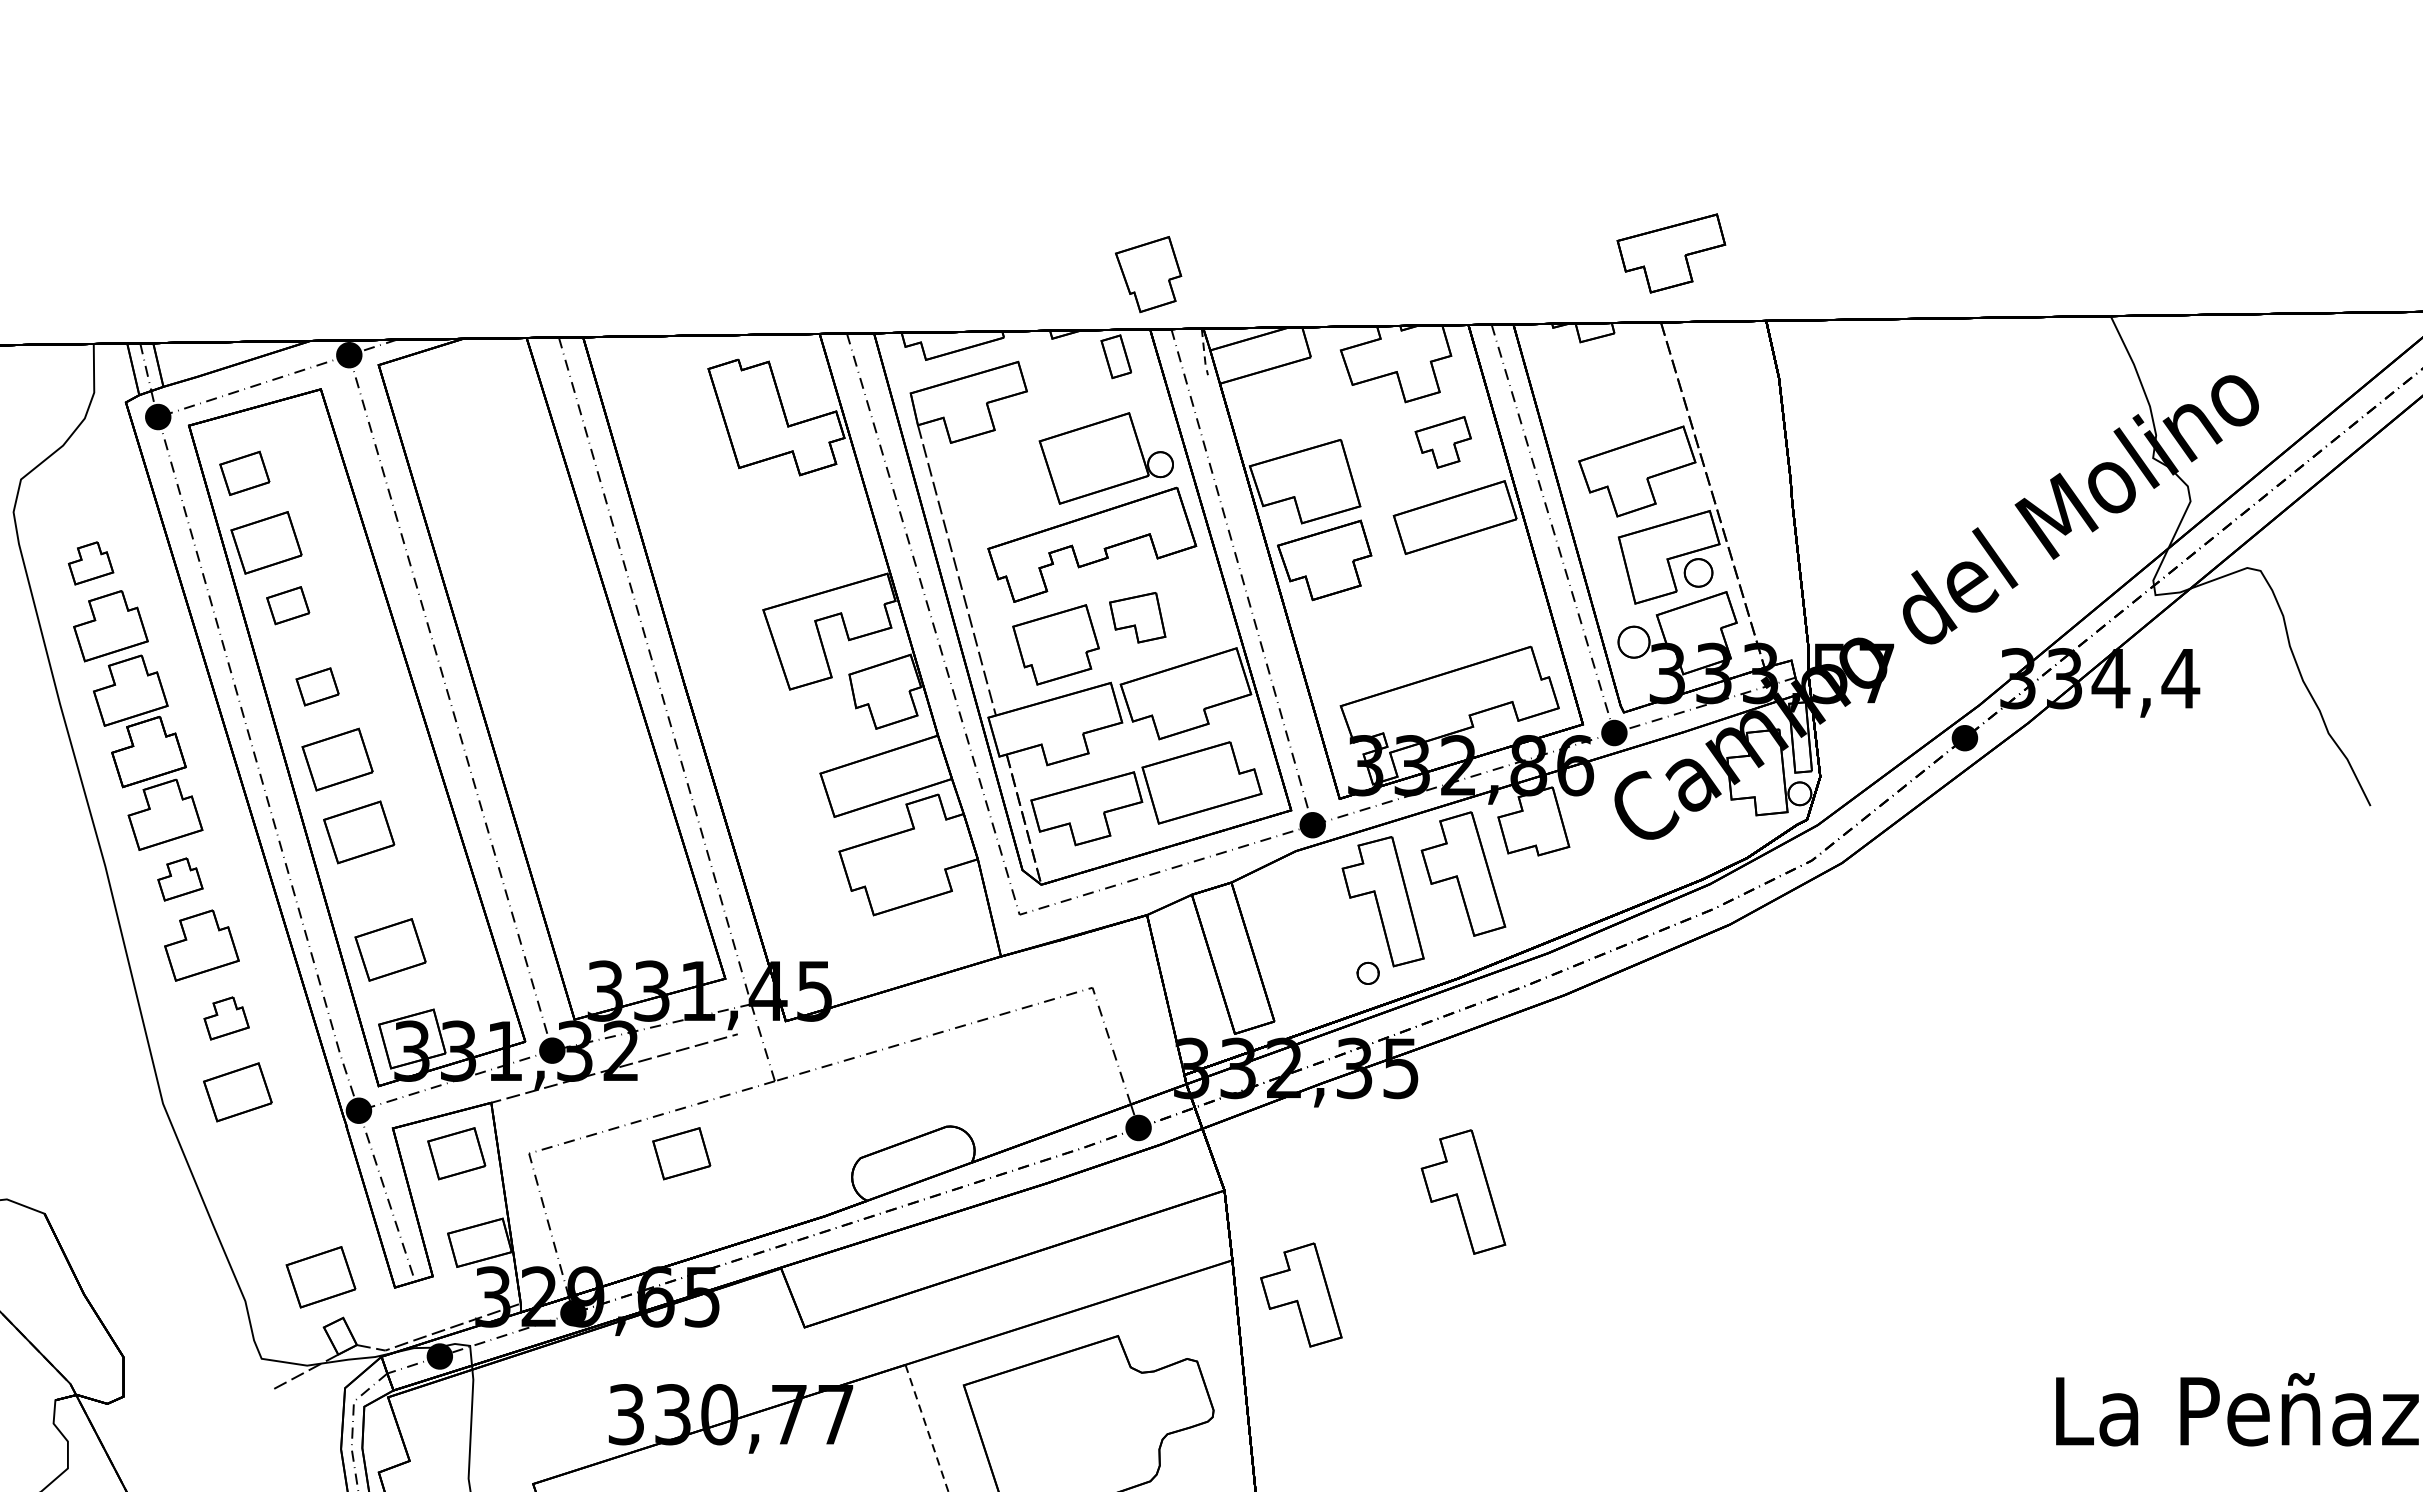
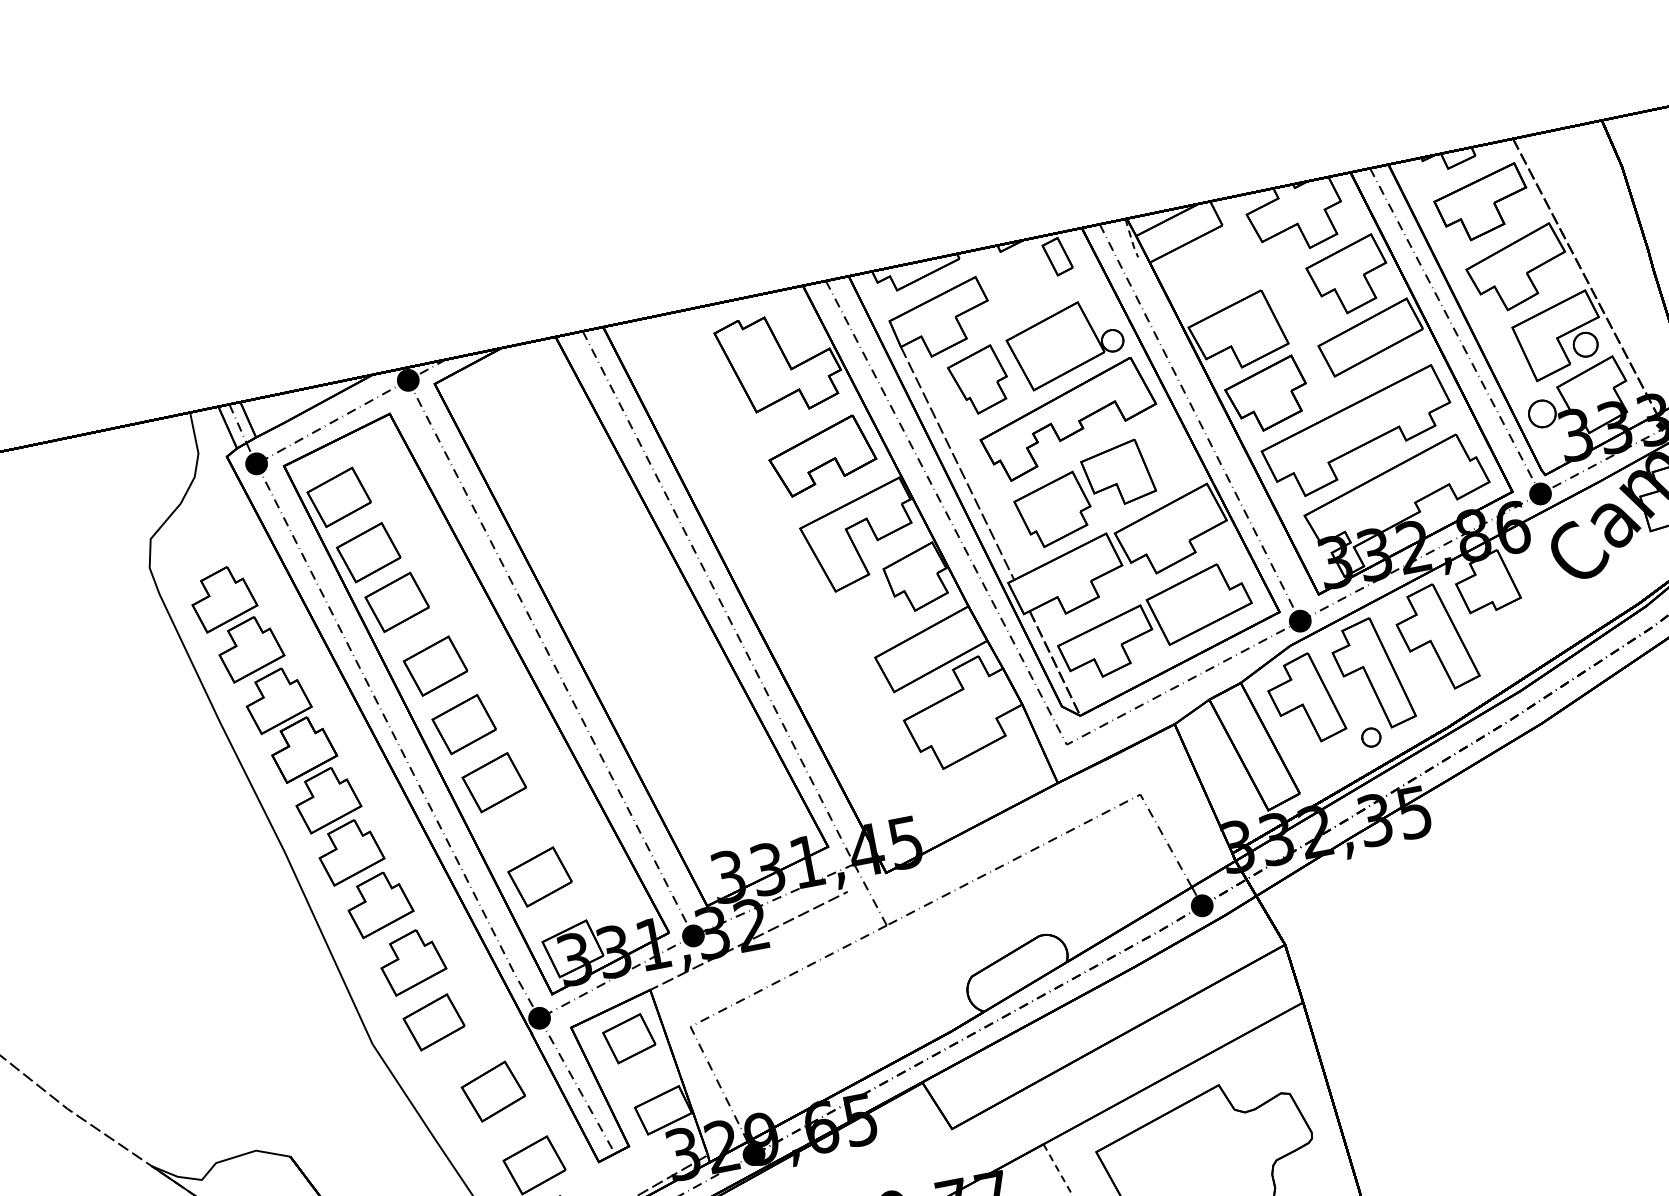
part: (1671, 253) -> (1482, 203), moved
part: (1148, 274) -> (978, 380), moved
part: (1443, 442) -> (1348, 275), size x1.67
part: (244, 473) -> (338, 497), size x1.43
part: (804, 531) -> (822, 455), added
part: (90, 563) -> (223, 598), size x1.67
part: (288, 605) -> (397, 602), size x1.67
part: (1137, 617) -> (1118, 473), size x1.43
part: (1418, 622) -> (1356, 432), added
part: (317, 686) -> (435, 665), size x1.67
part: (180, 879) -> (350, 851), size x1.67
part: (226, 1018) -> (412, 961), size x1.67
part: (681, 1153) -> (819, 1001), removed
part: (290, 1183) -> (493, 1091), added
part: (1463, 1191) -> (1487, 906), removed
part: (1301, 1294) -> (1305, 698), moved

